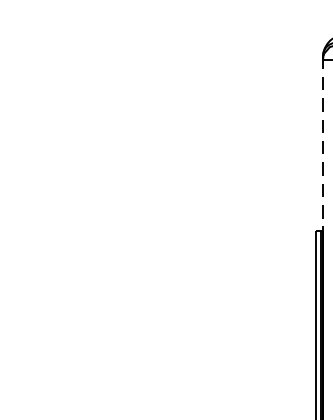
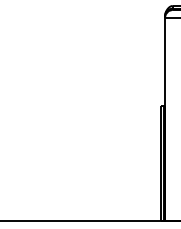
line: (323, 144) -> (165, 61), dashed -> solid

